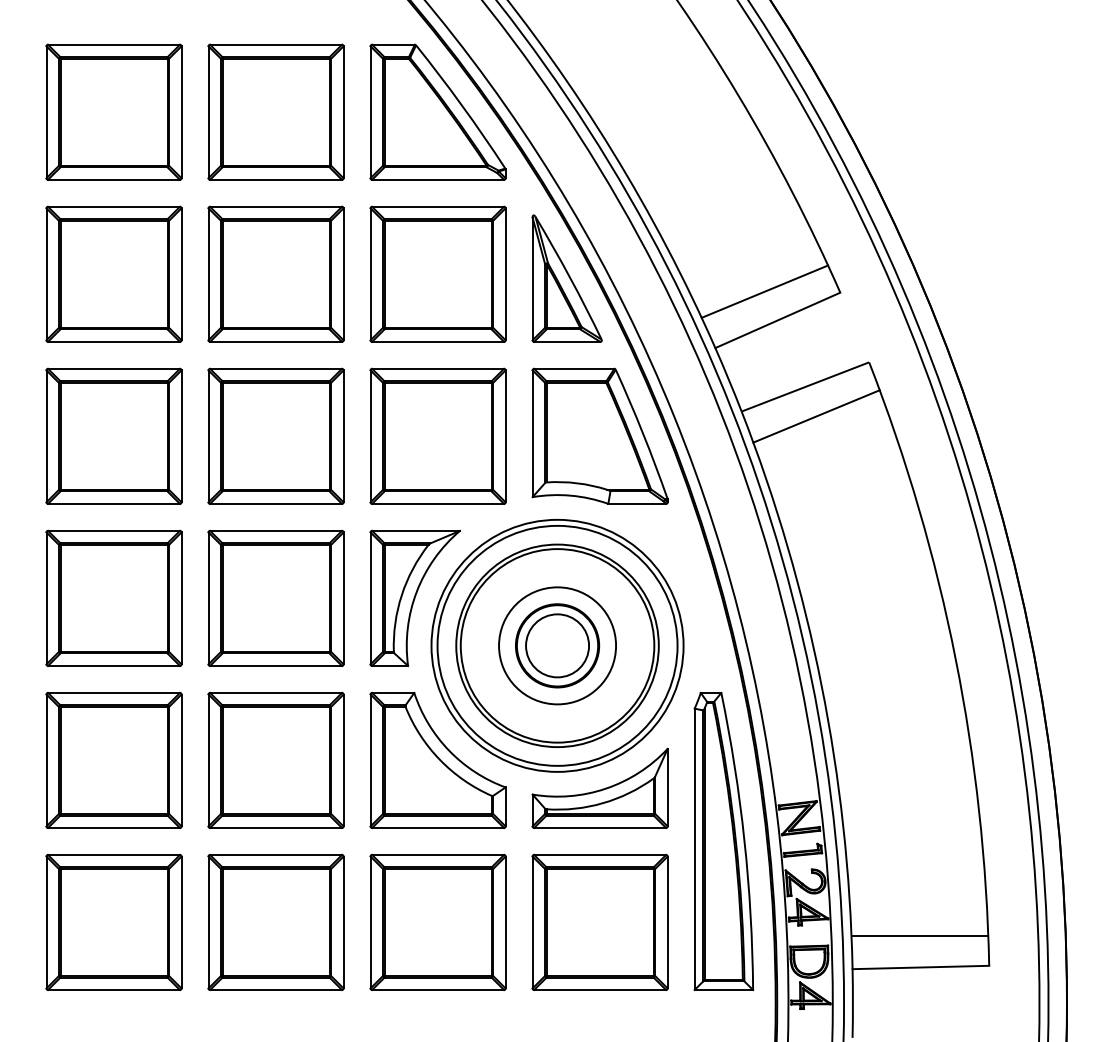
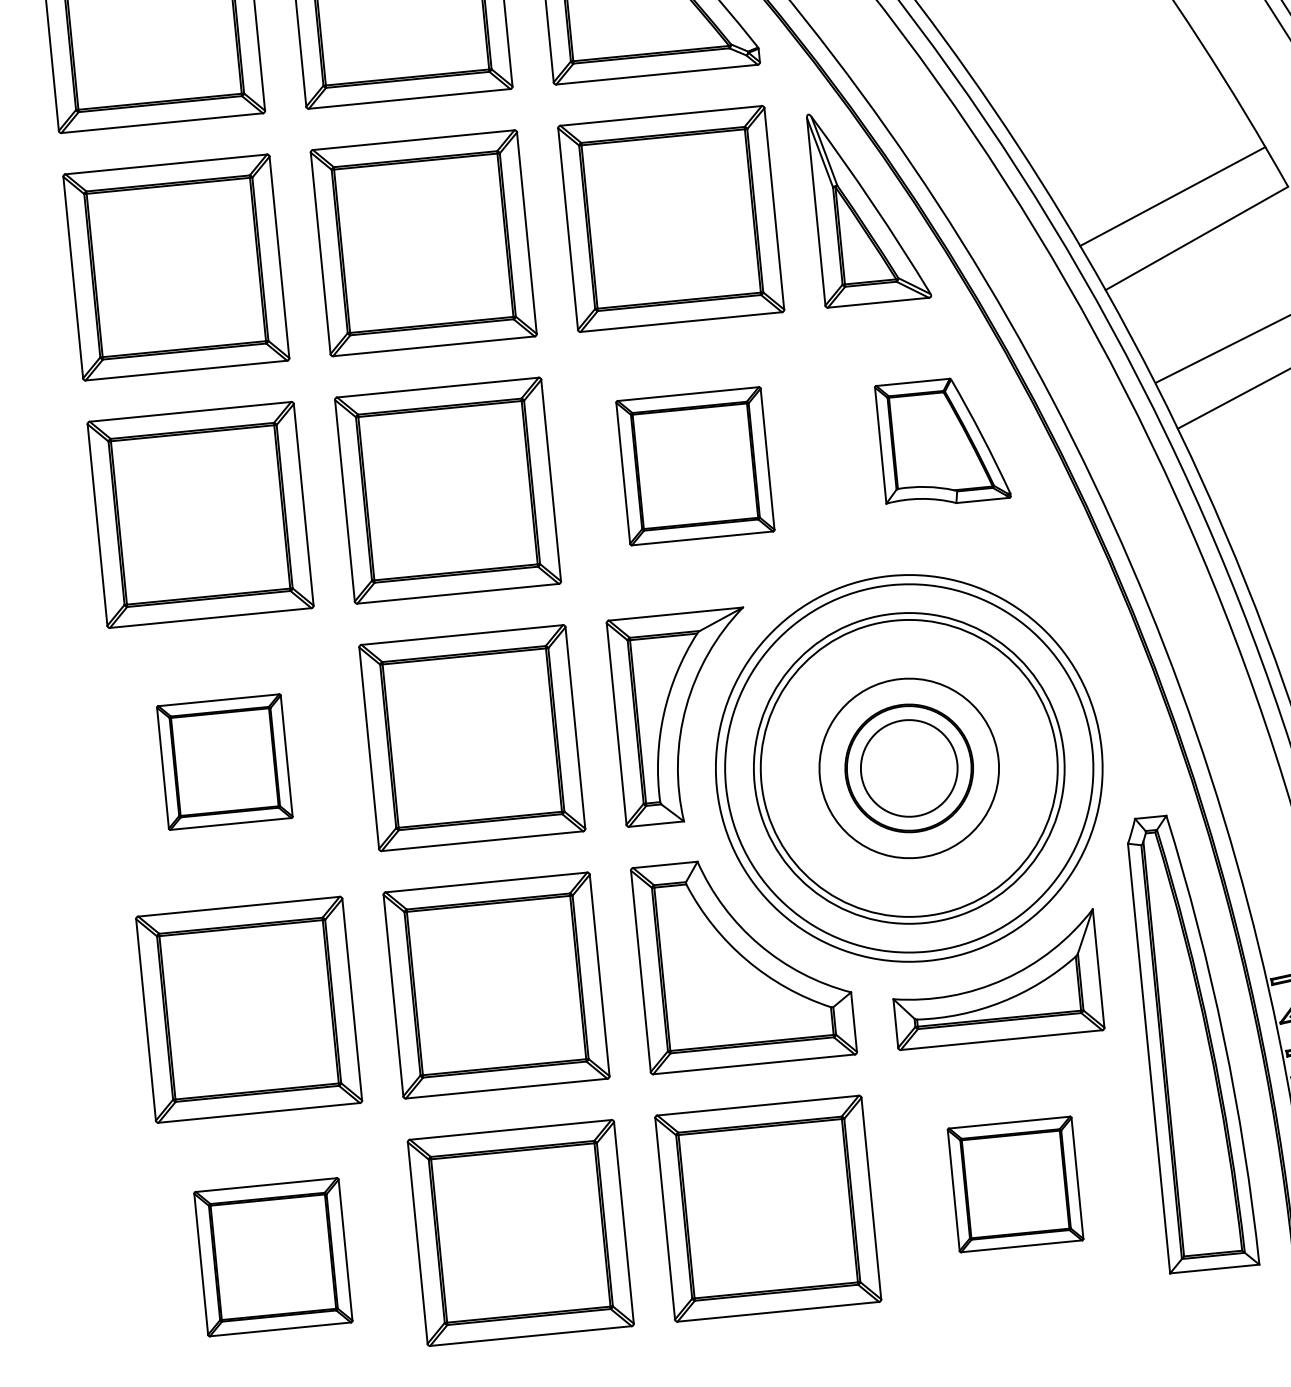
part: (437, 435) -> (694, 465), size x0.7
part: (599, 435) -> (941, 440), size x0.6
part: (113, 597) -> (223, 761), size x0.6
part: (113, 922) -> (272, 1257), size x0.7
part: (599, 922) -> (1014, 1184), size x0.6

